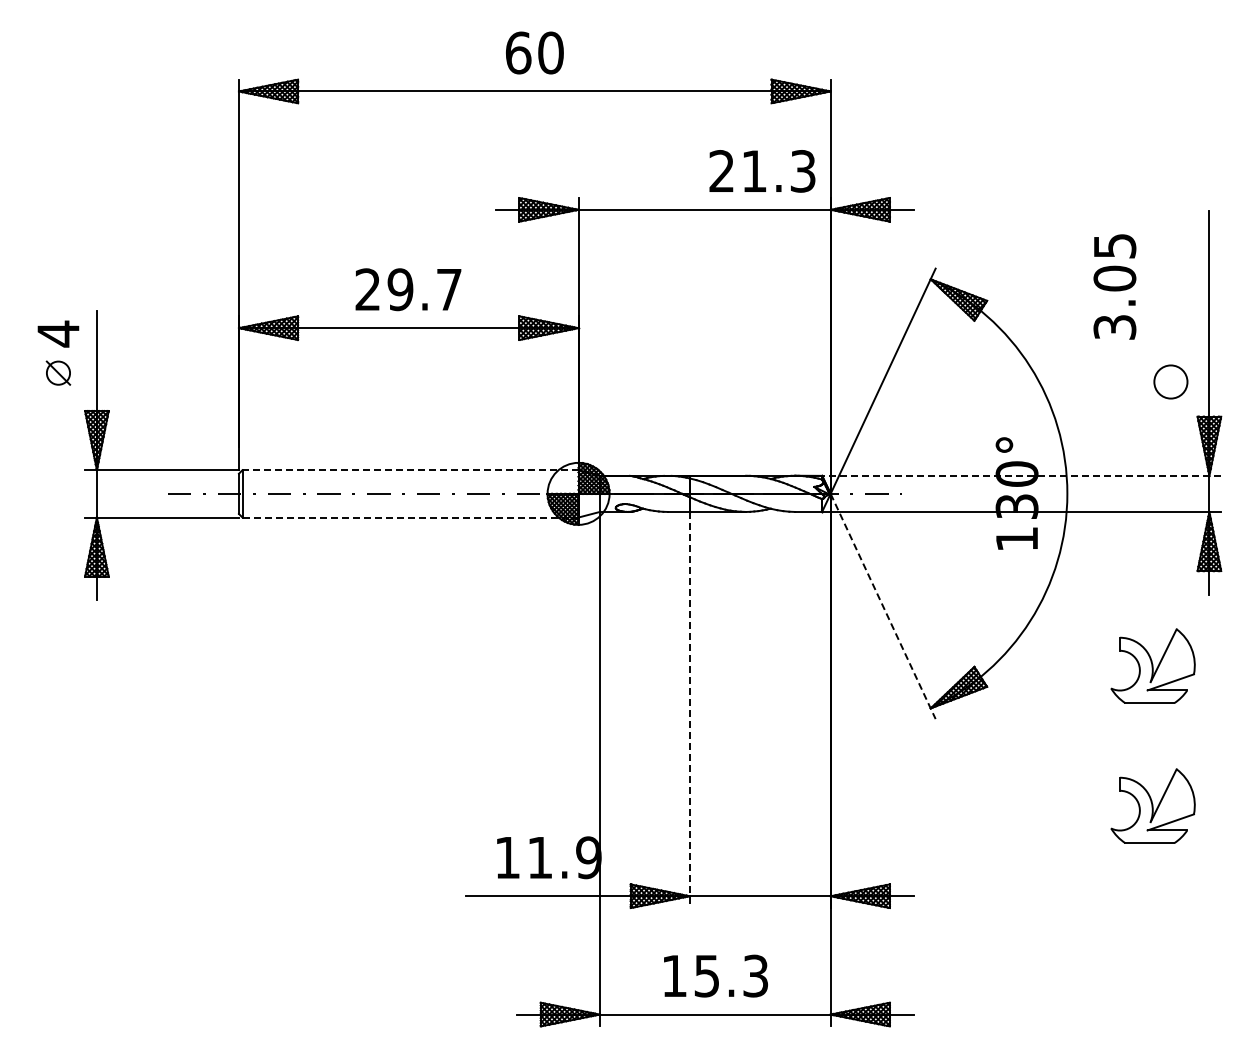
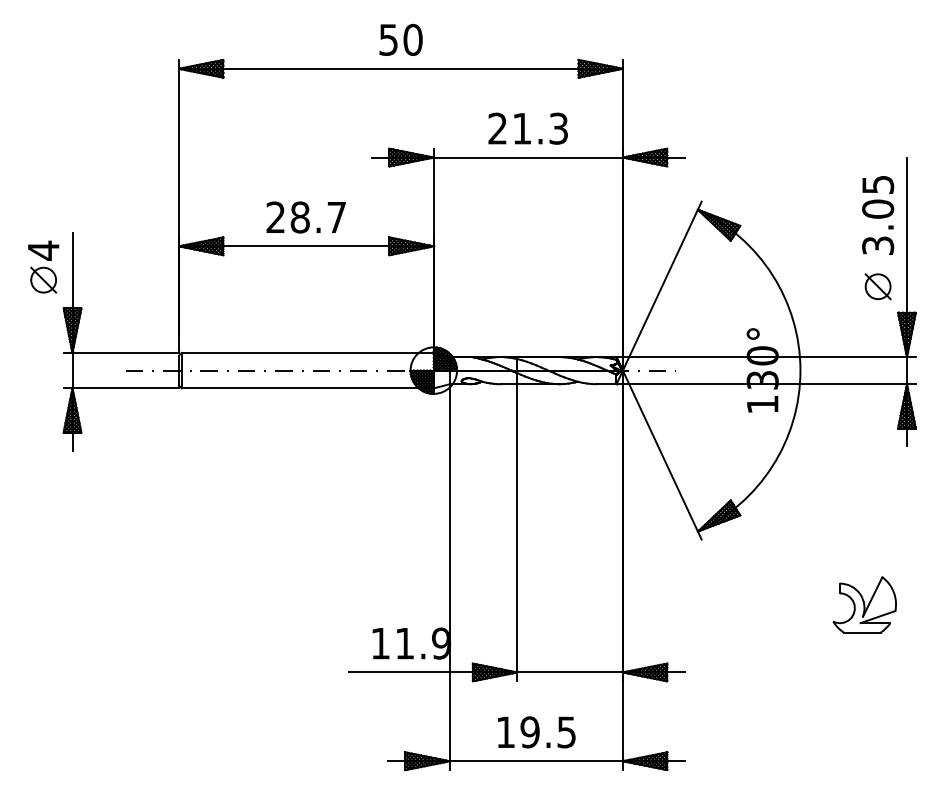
text: (518, 52) -> (388, 39), 60 -> 50
text: (762, 171) -> (528, 128), moved
text: (1114, 286) -> (877, 215), moved
text: (400, 289) -> (300, 217), 29.7 -> 28.7
part: (58, 372) -> (43, 279), size x1.43
line: (1170, 381) -> (877, 286), added
line: (410, 470) -> (307, 353), dashed -> solid
line: (1021, 475) -> (766, 356), dashed -> solid
line: (411, 517) -> (308, 388), dashed -> solid
line: (883, 606) -> (662, 455), dashed -> solid
part: (1152, 665) -> (864, 499), removed
line: (689, 710) -> (517, 533), dashed -> solid
text: (730, 975) -> (547, 731), 15.3 -> 19.5

